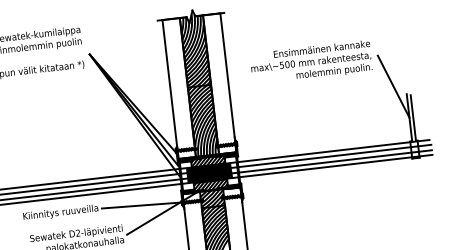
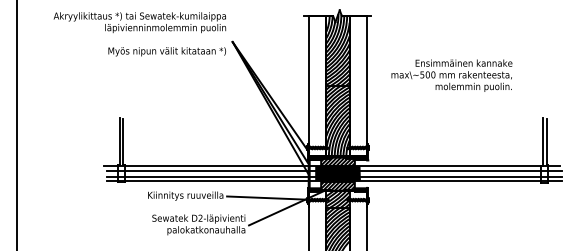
line: (393, 86) -> (530, 108), removed
fill: (237, 170) -> (366, 174), removed

